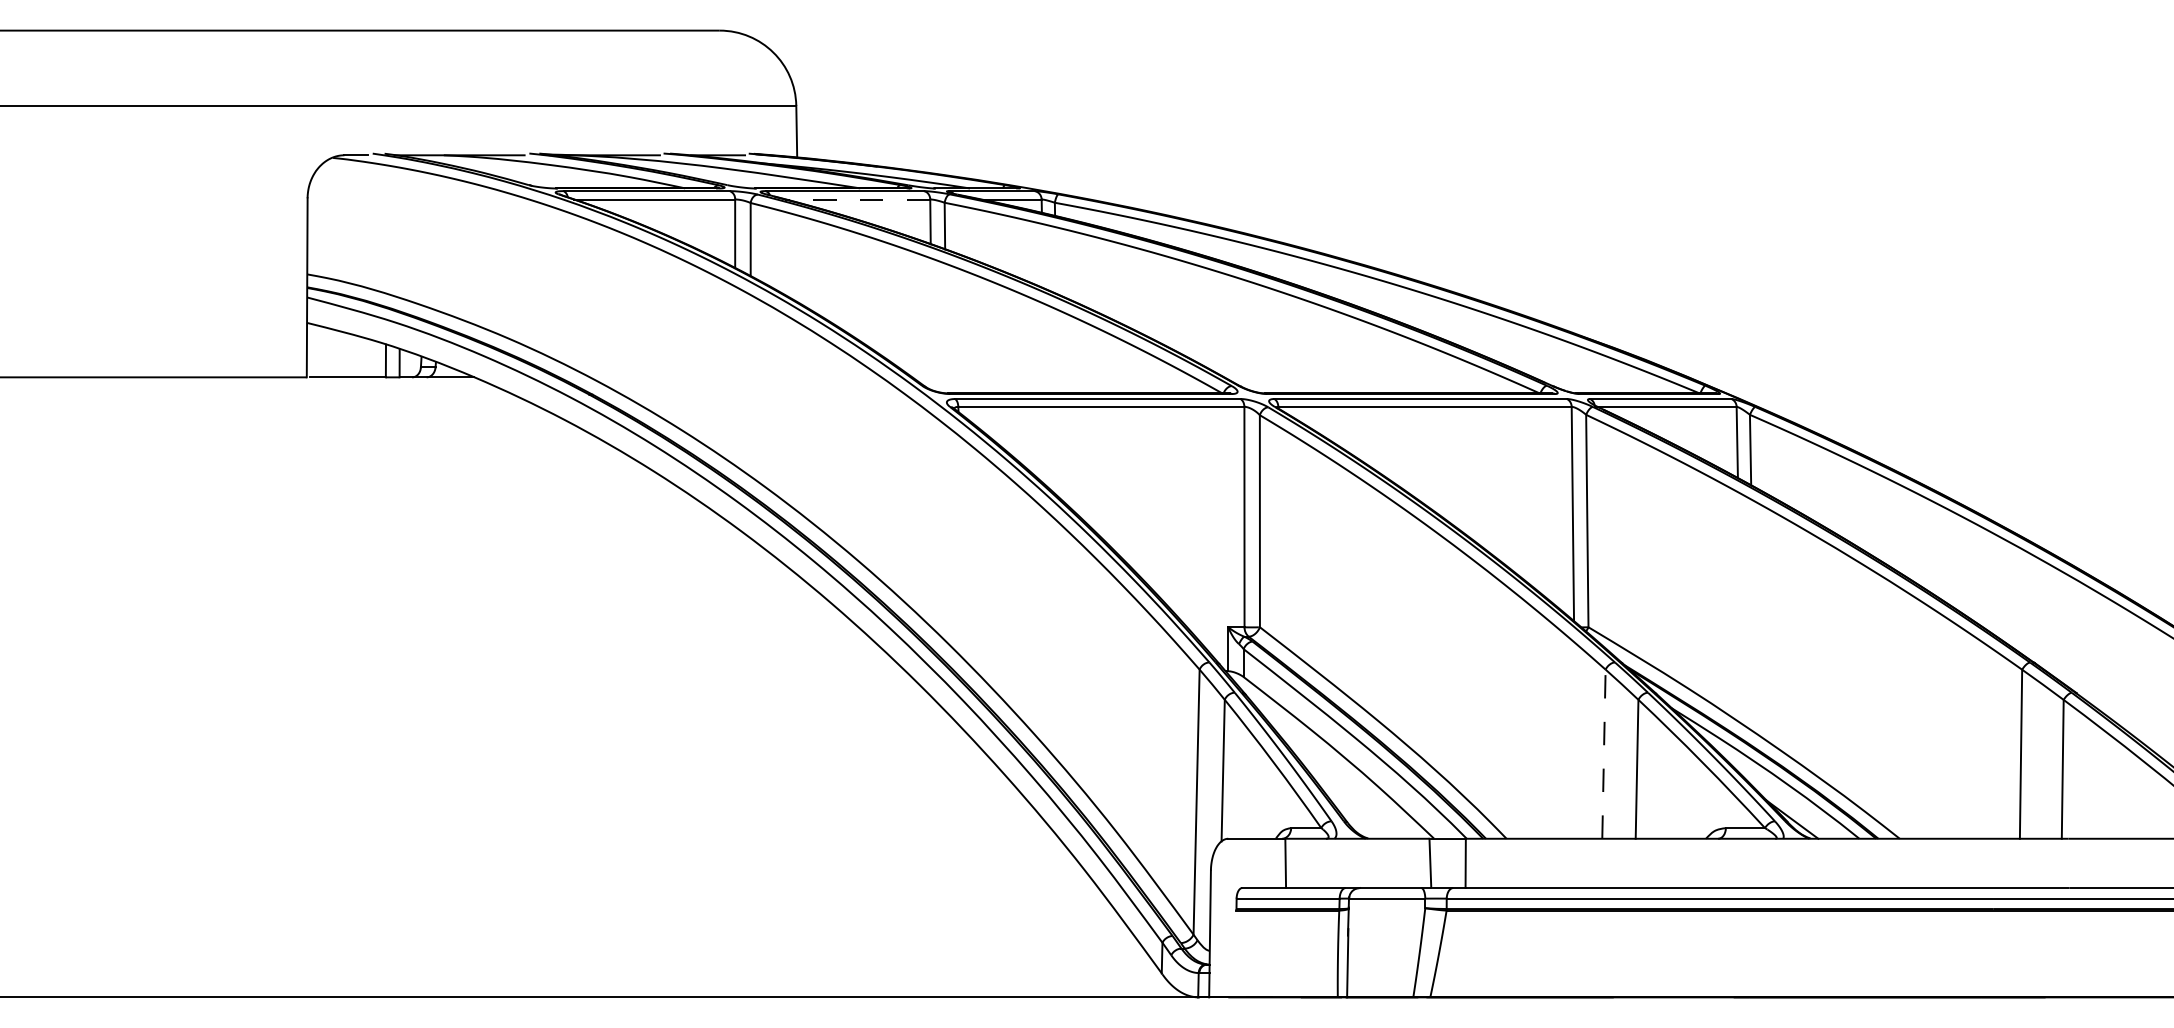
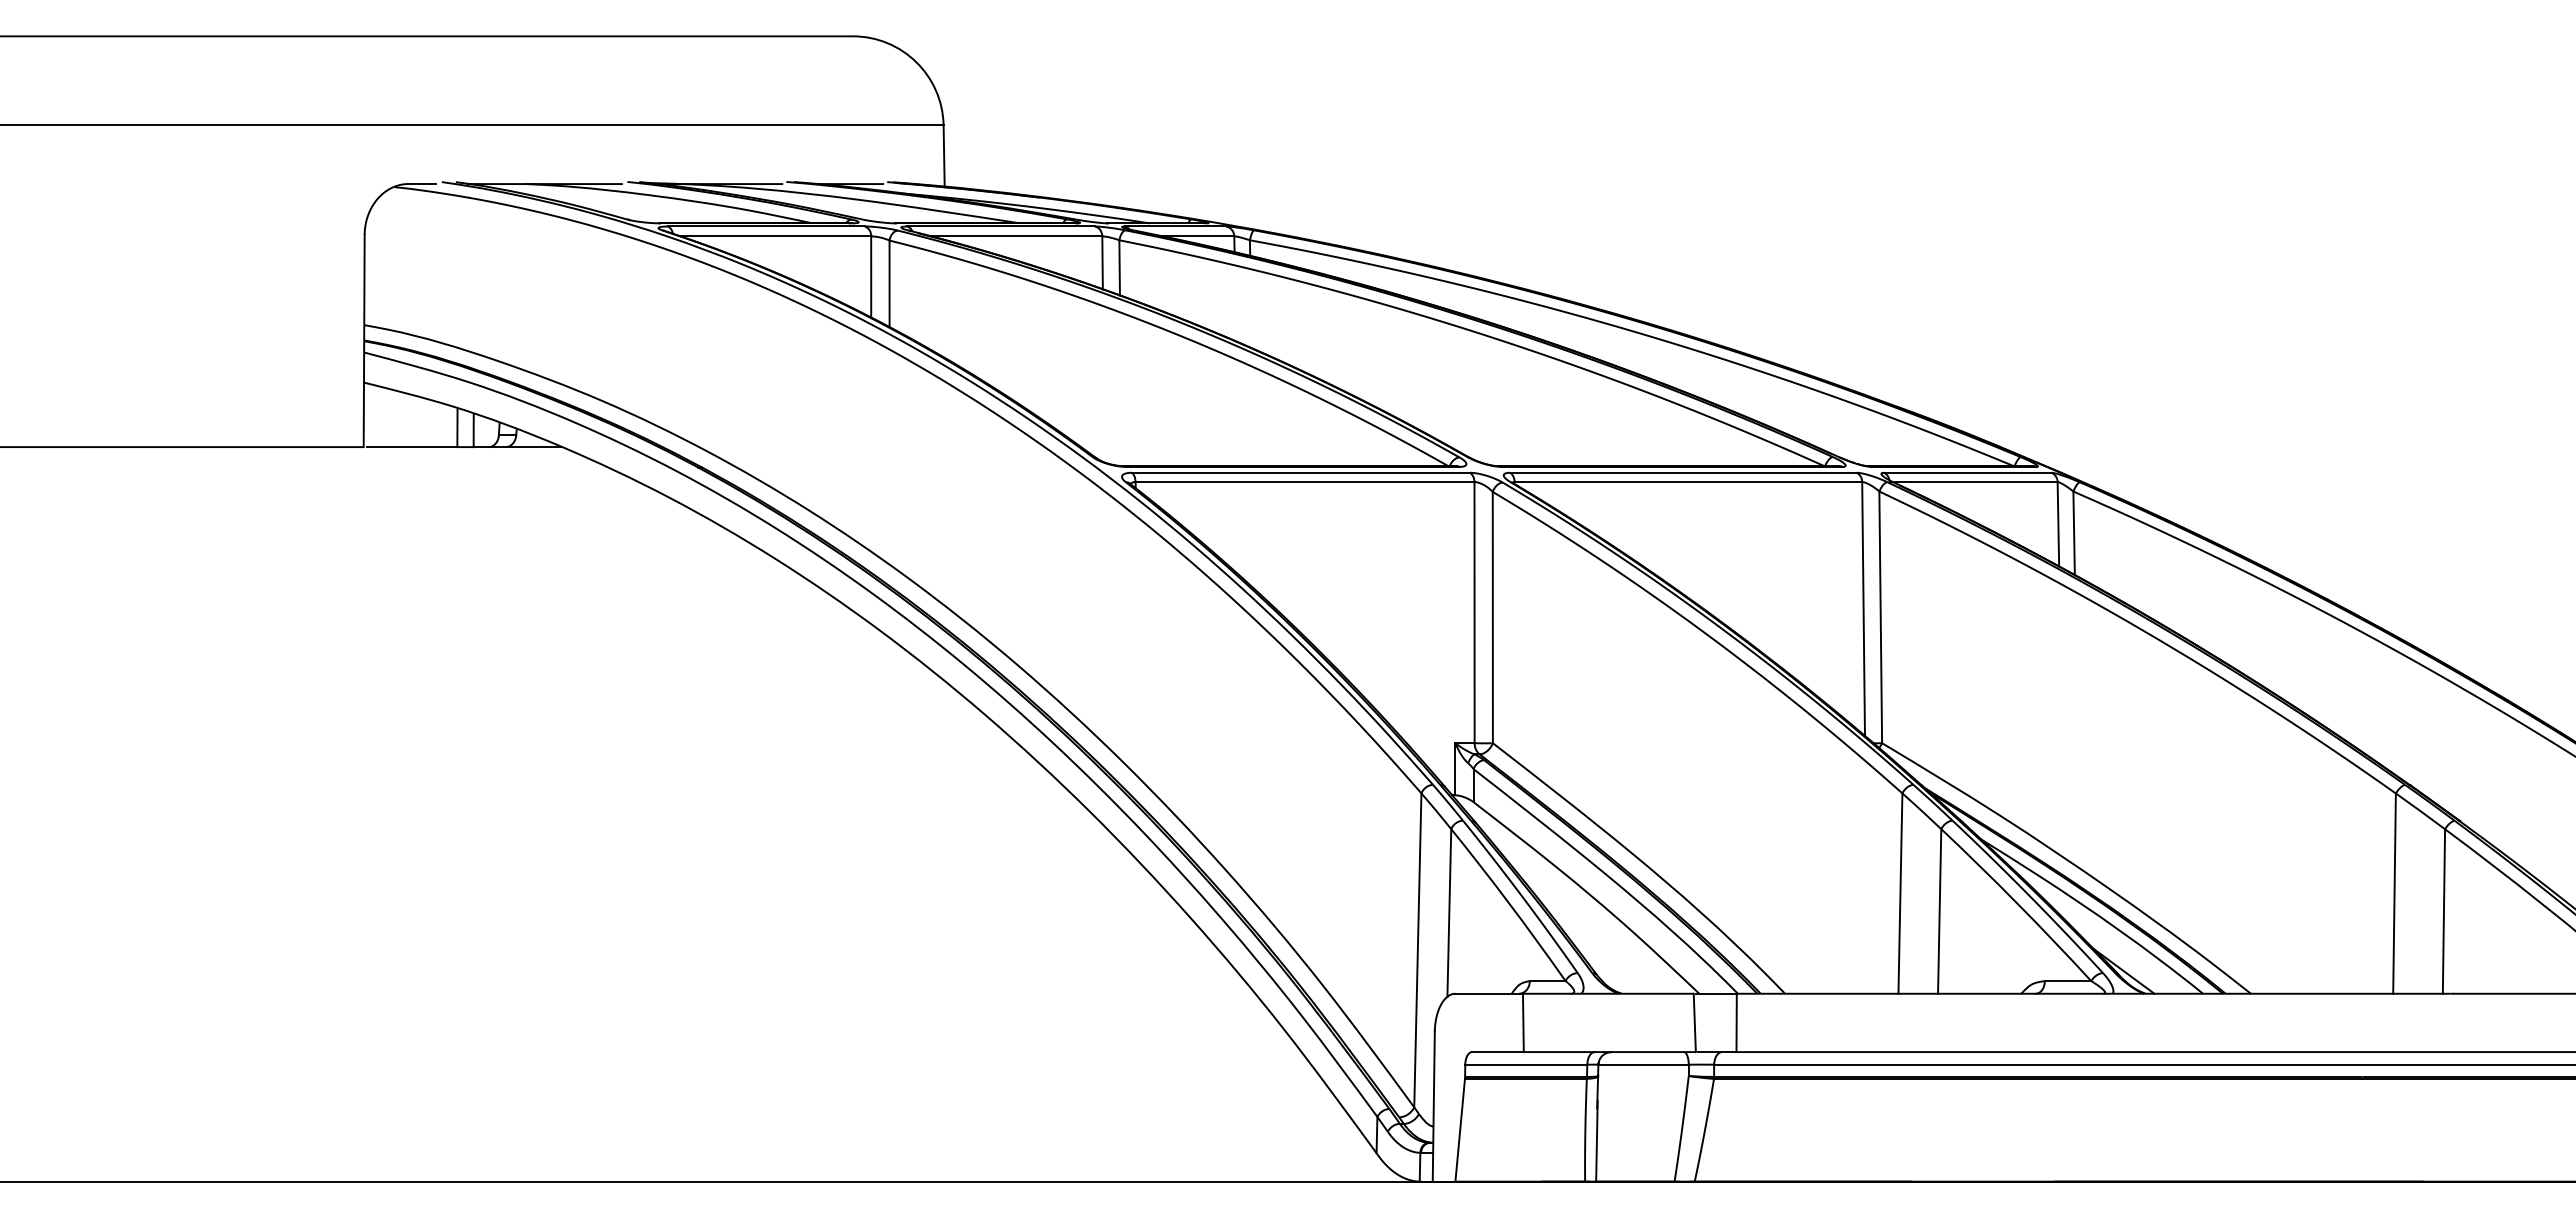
line: (856, 199) -> (1015, 236), dashed -> solid
line: (1604, 754) -> (1900, 893), dashed -> solid
line: (1231, 953) -> (1459, 1129), added

